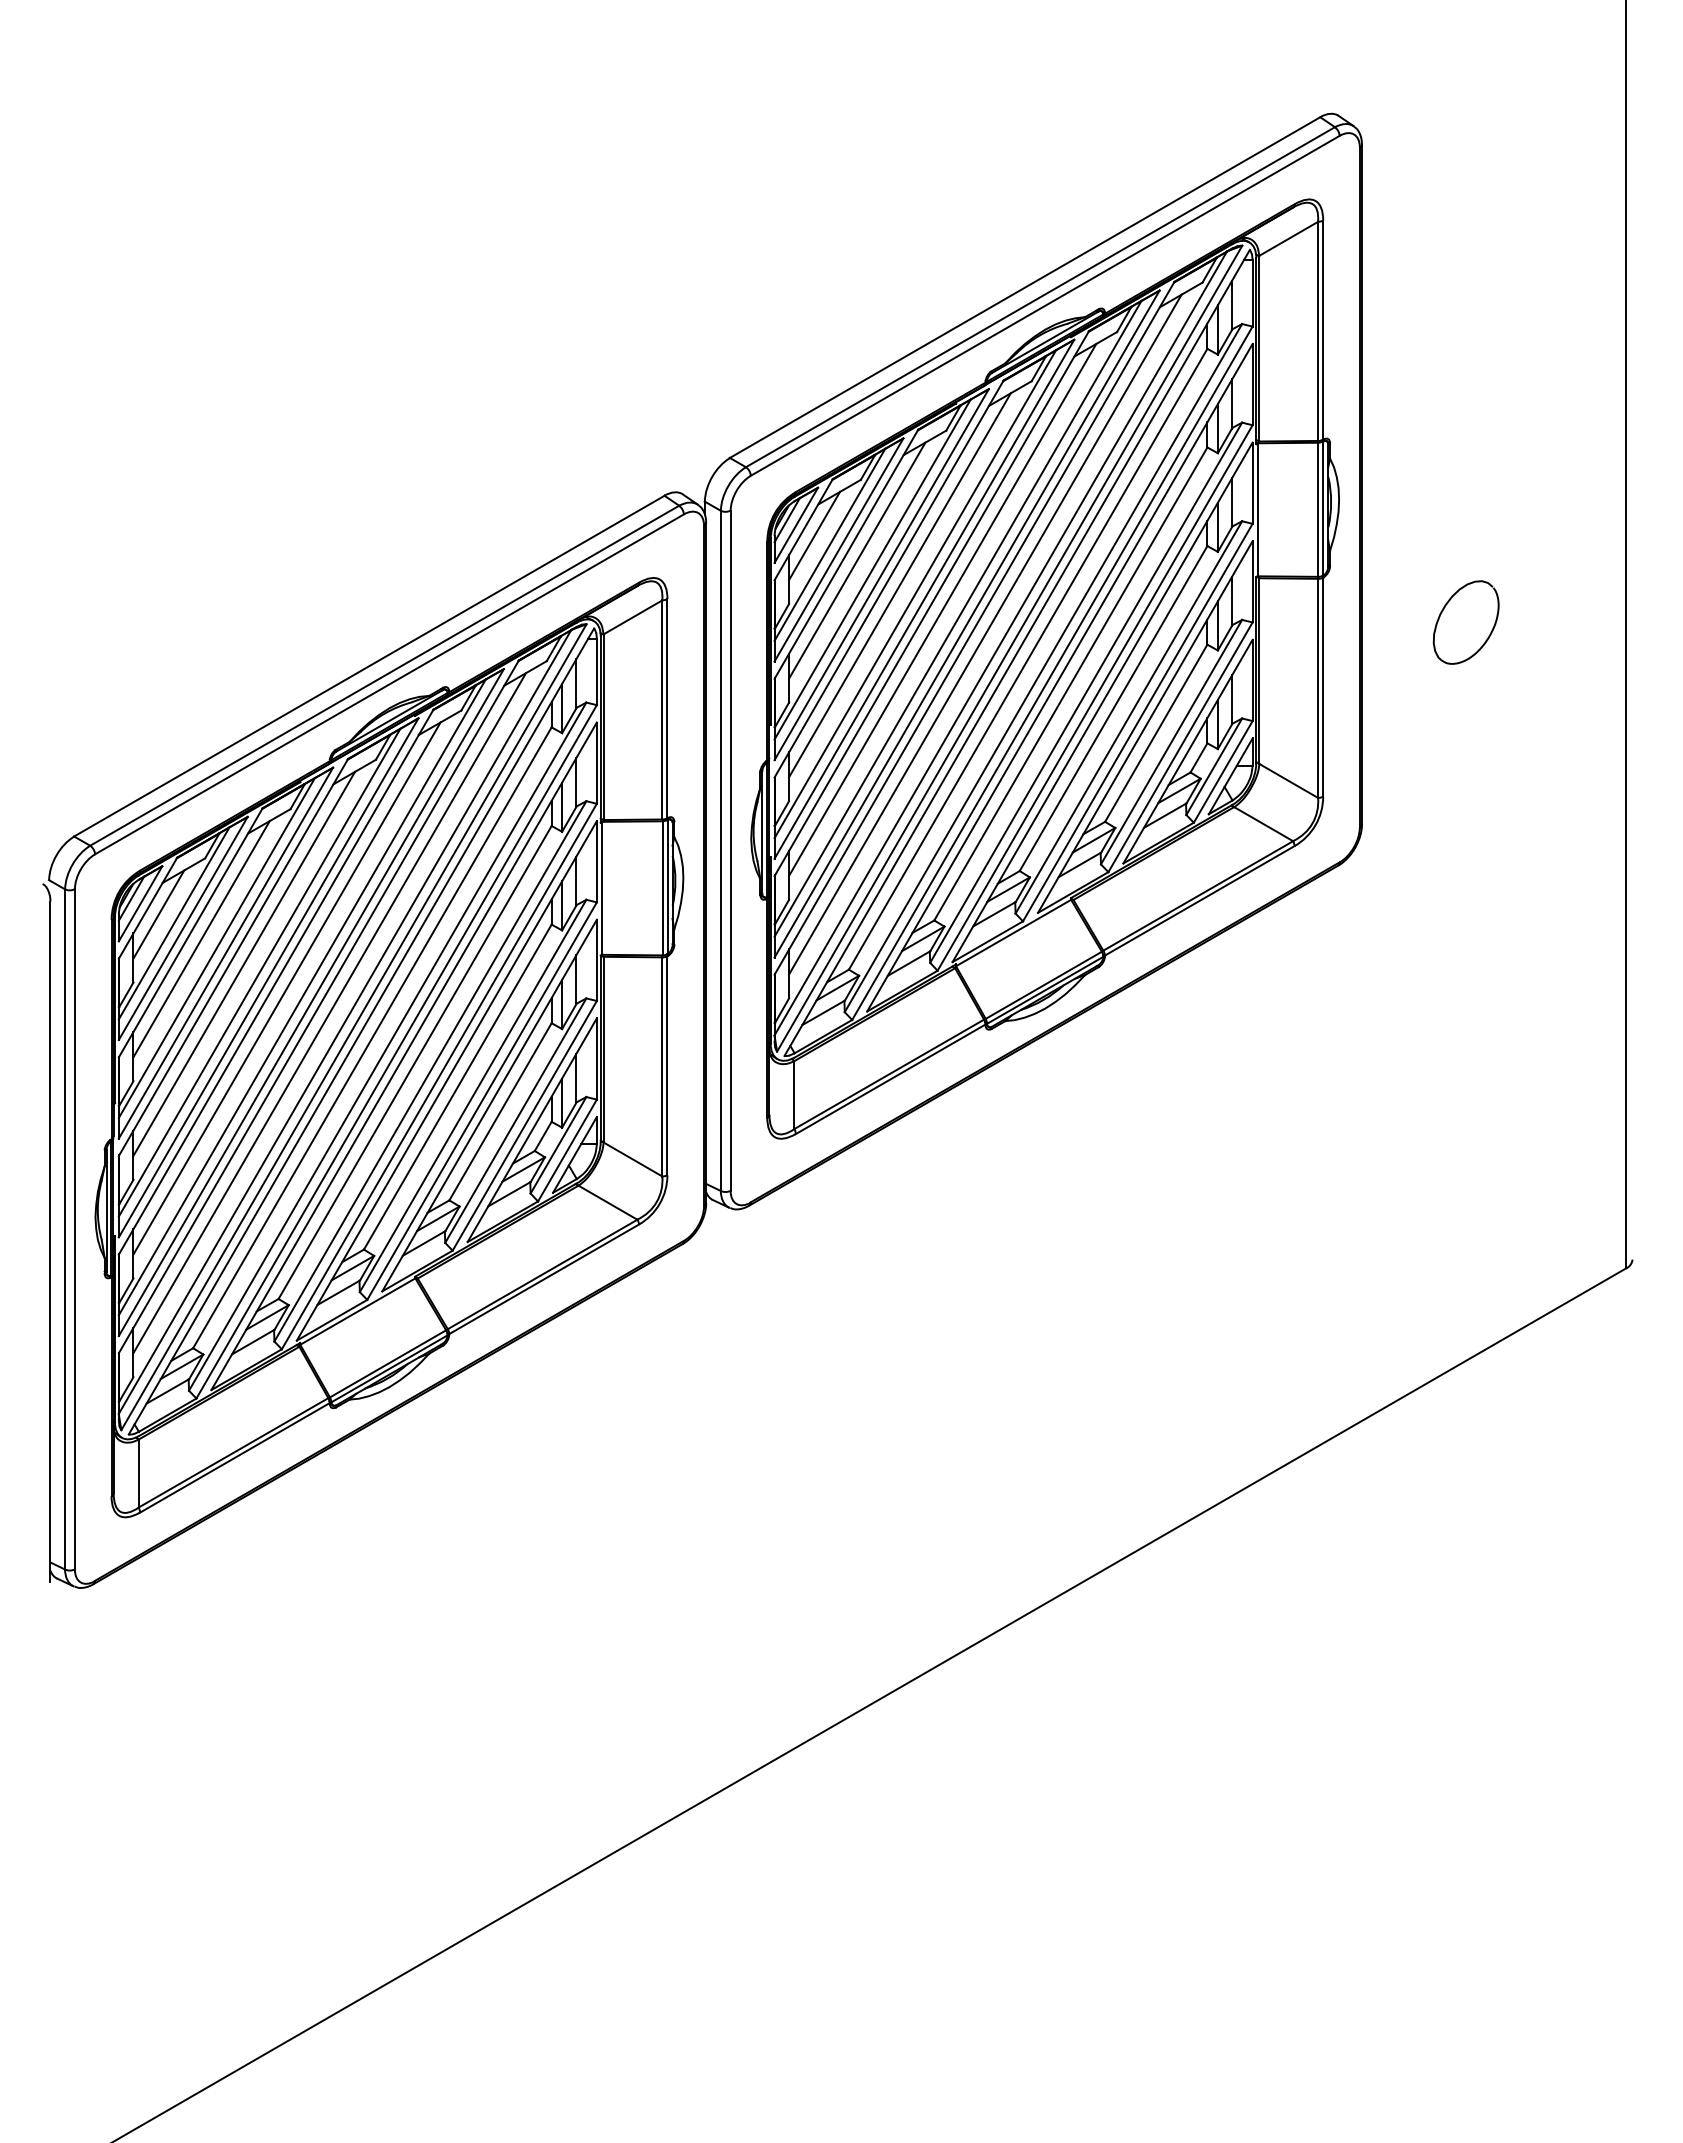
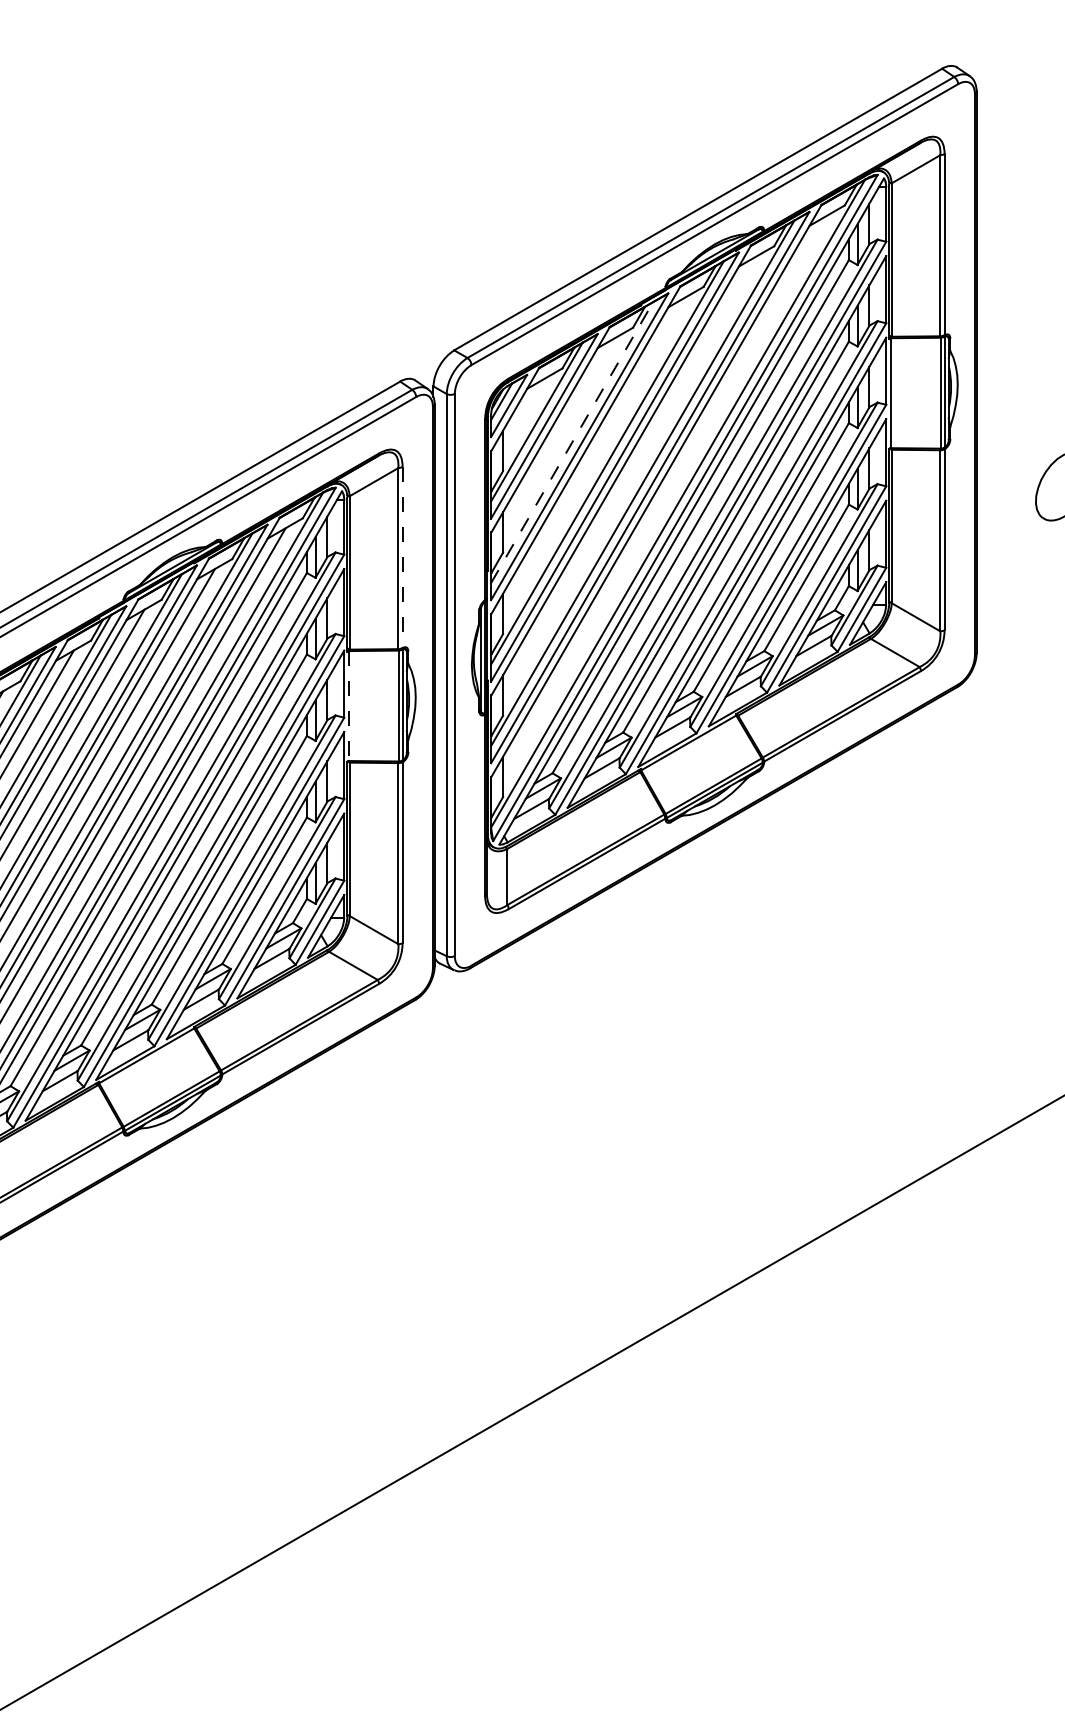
line: (814, 535) -> (524, 414), removed
line: (857, 560) -> (559, 435), removed
line: (872, 569) -> (572, 442), solid -> dashed
line: (899, 585) -> (594, 455), removed
line: (942, 609) -> (629, 475), removed
line: (985, 634) -> (665, 496), removed
line: (667, 709) -> (402, 558), solid -> dashed
line: (602, 888) -> (348, 706), solid -> dashed

